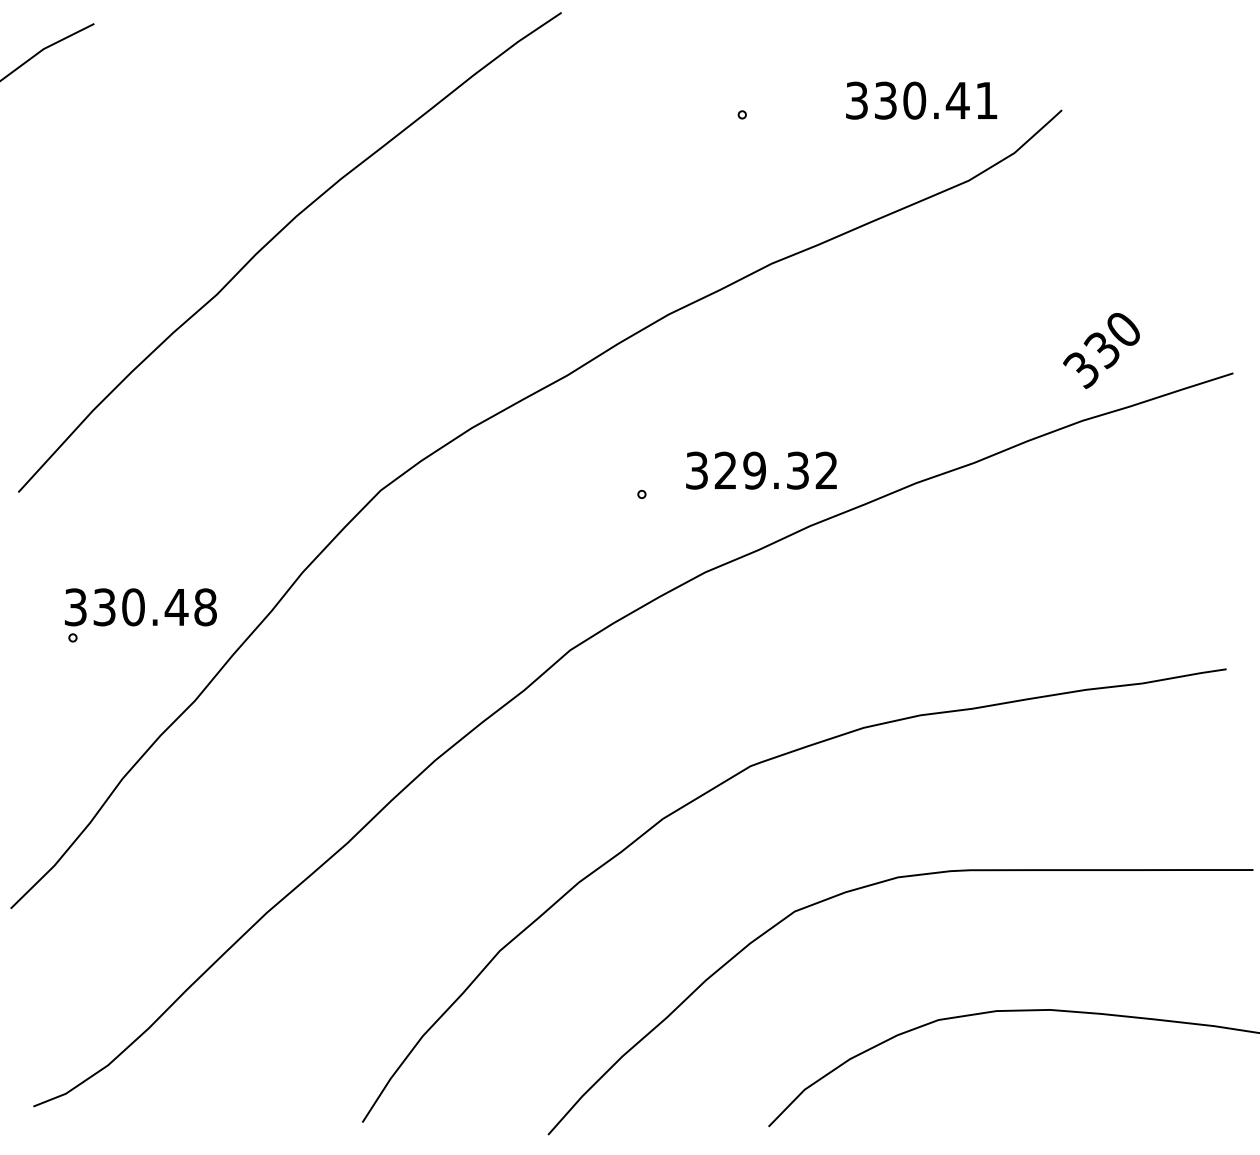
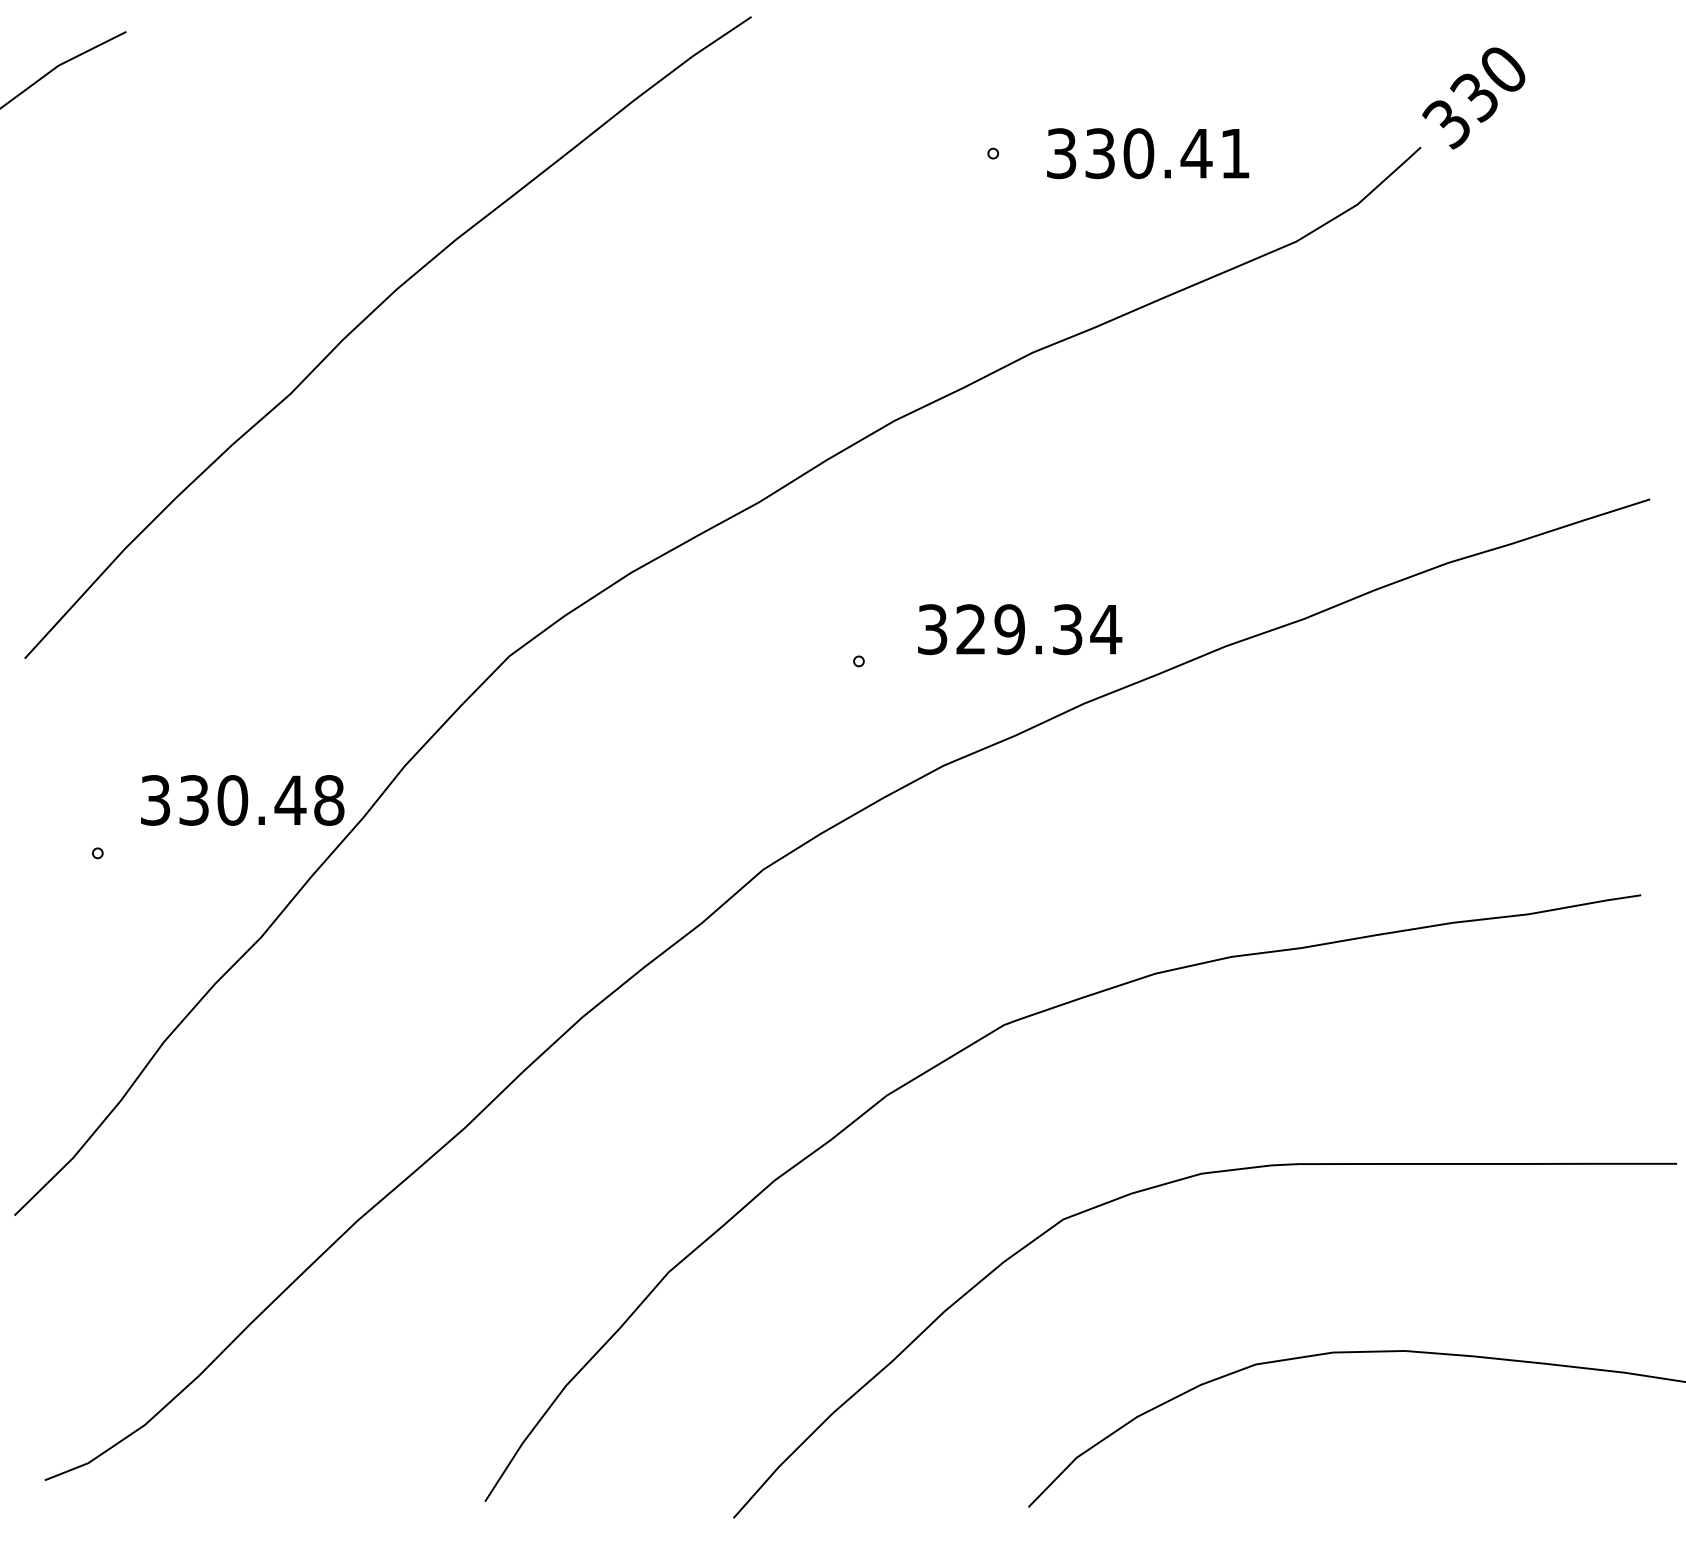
text: (921, 100) -> (1148, 153), moved
text: (1101, 351) -> (1473, 98), moved
text: (826, 470) -> (1106, 629), 329.32 -> 329.34
text: (140, 607) -> (242, 800), moved

